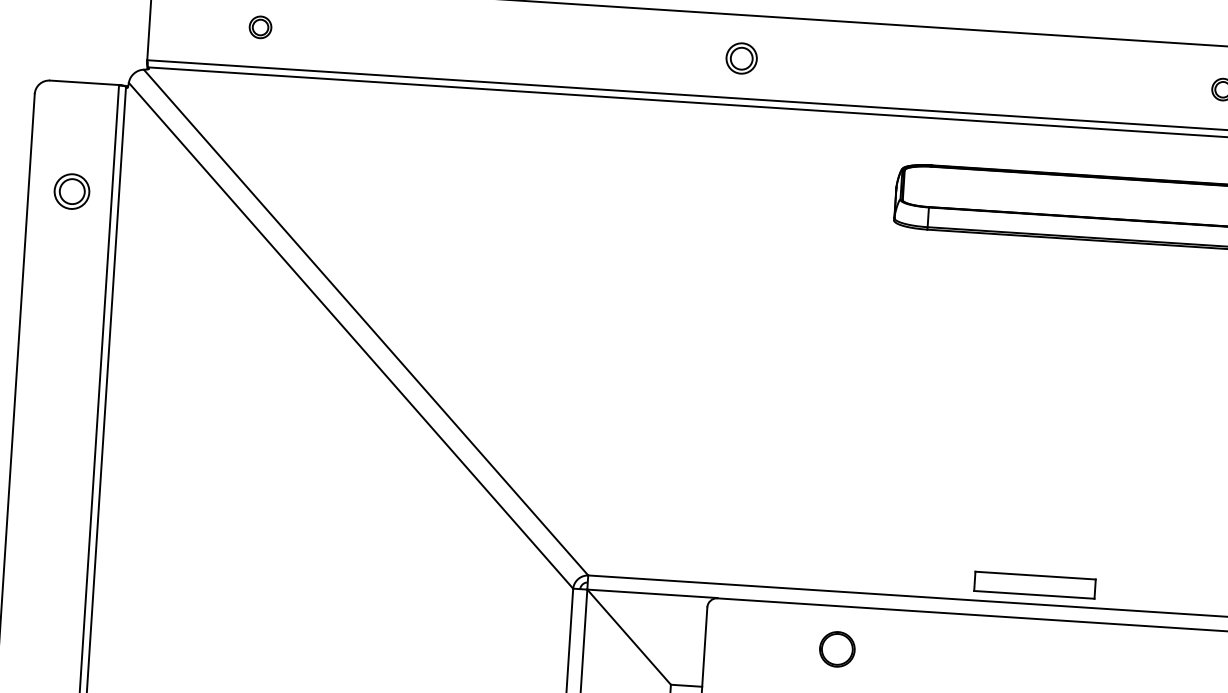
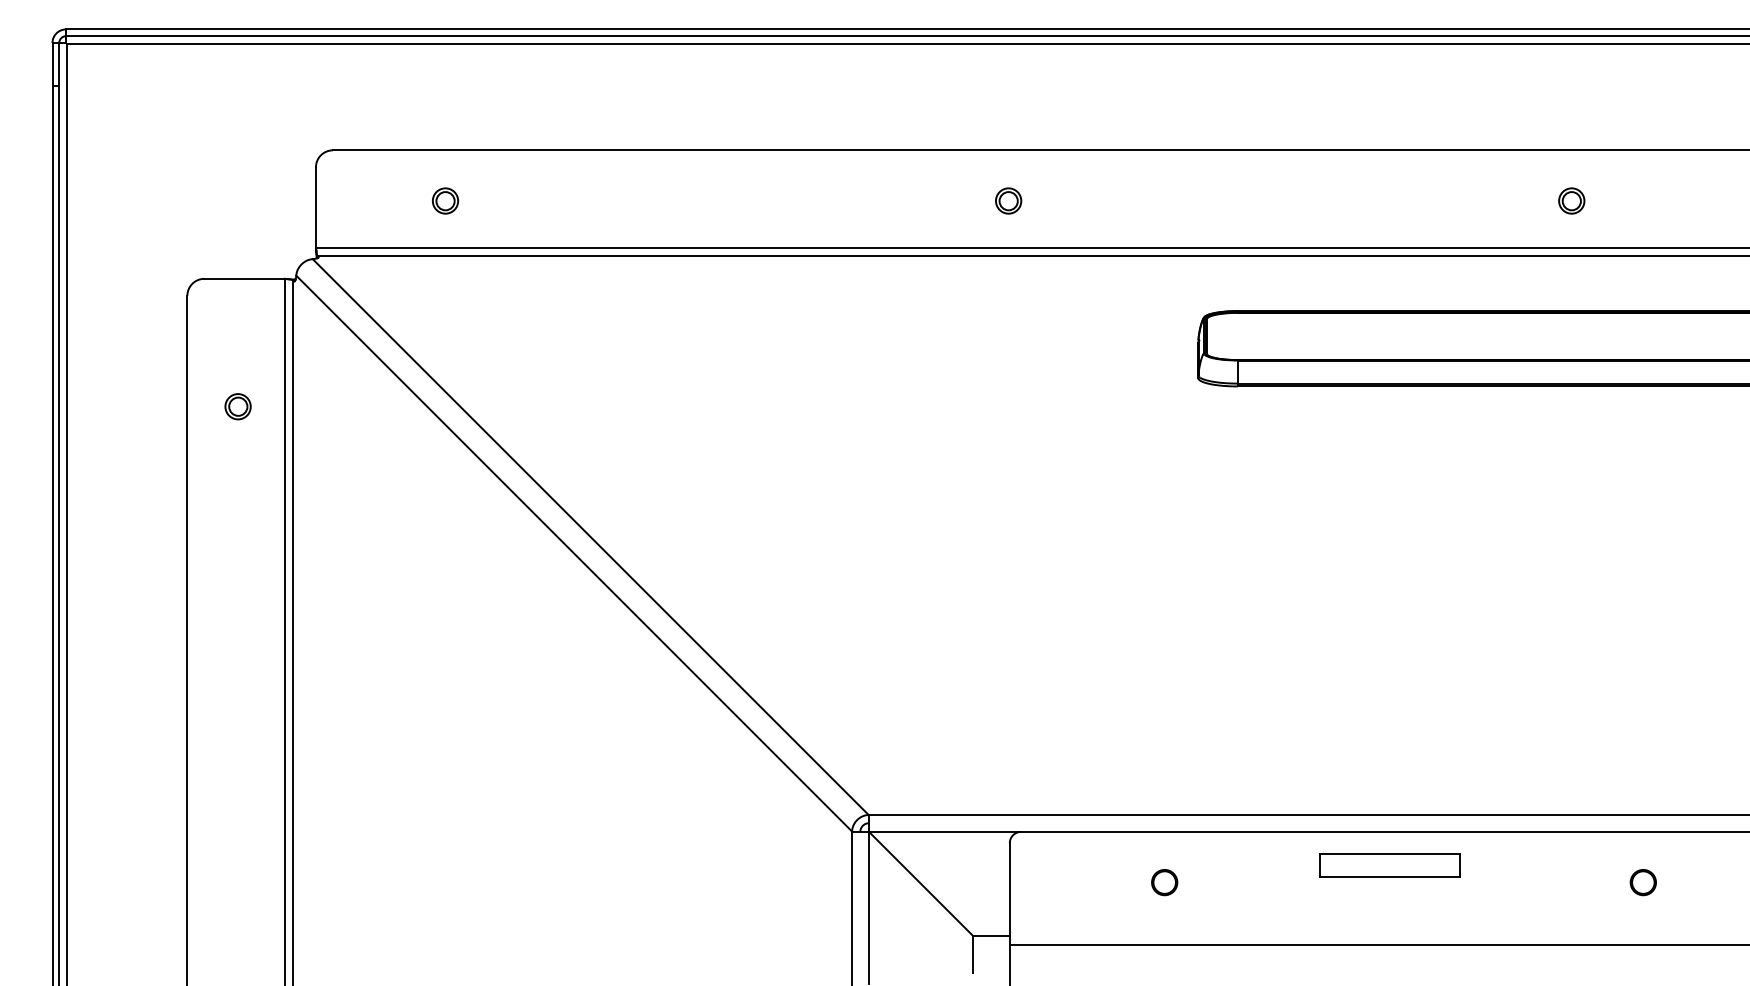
part: (741, 58) -> (1008, 200), size x0.71
part: (71, 191) -> (237, 406), size x0.62
part: (1034, 585) -> (1389, 865), moved
part: (837, 649) -> (1164, 882), size x0.62

